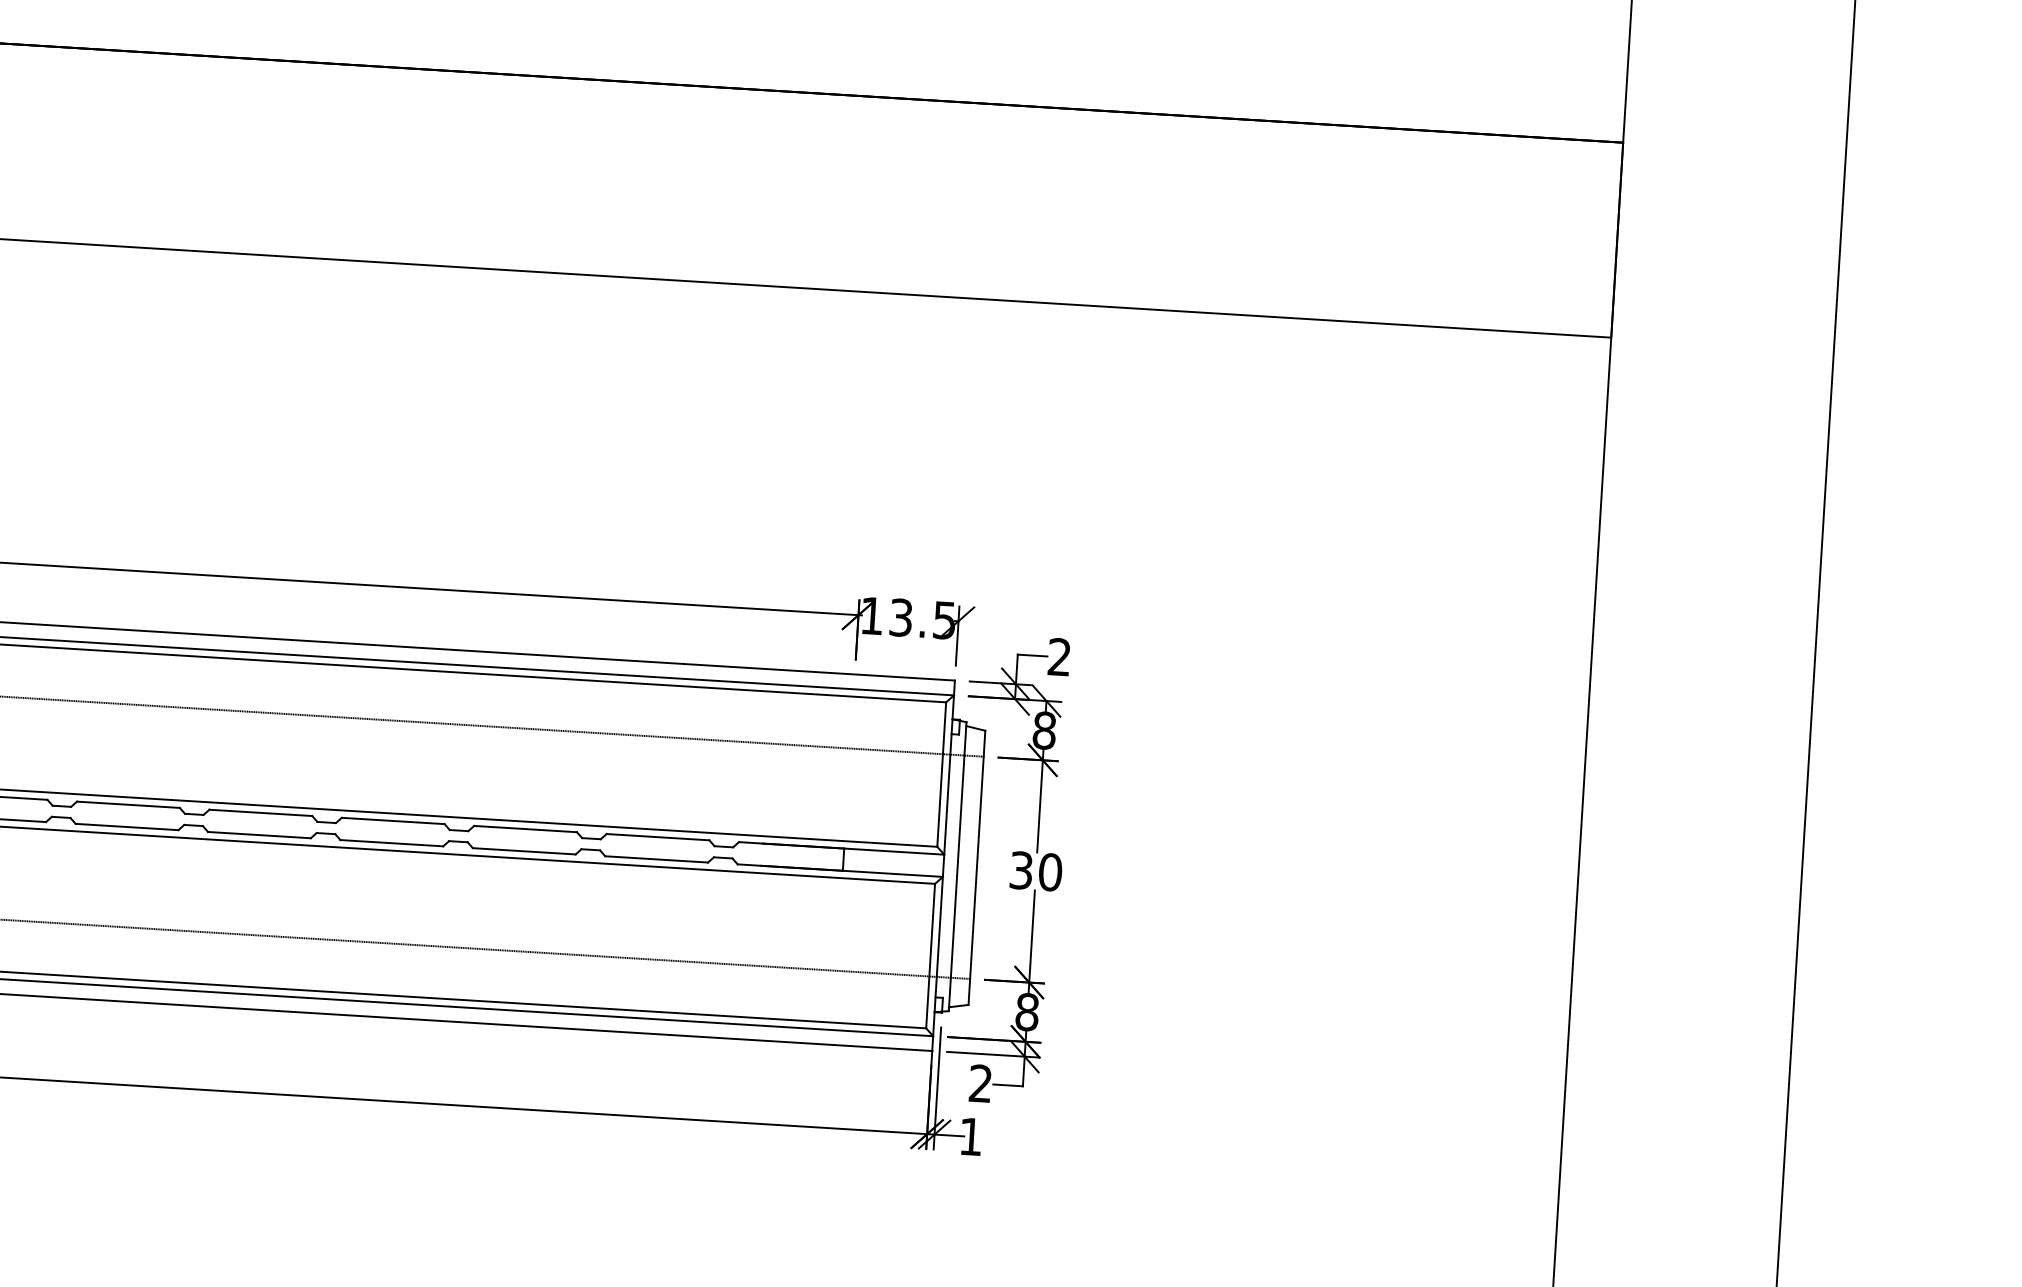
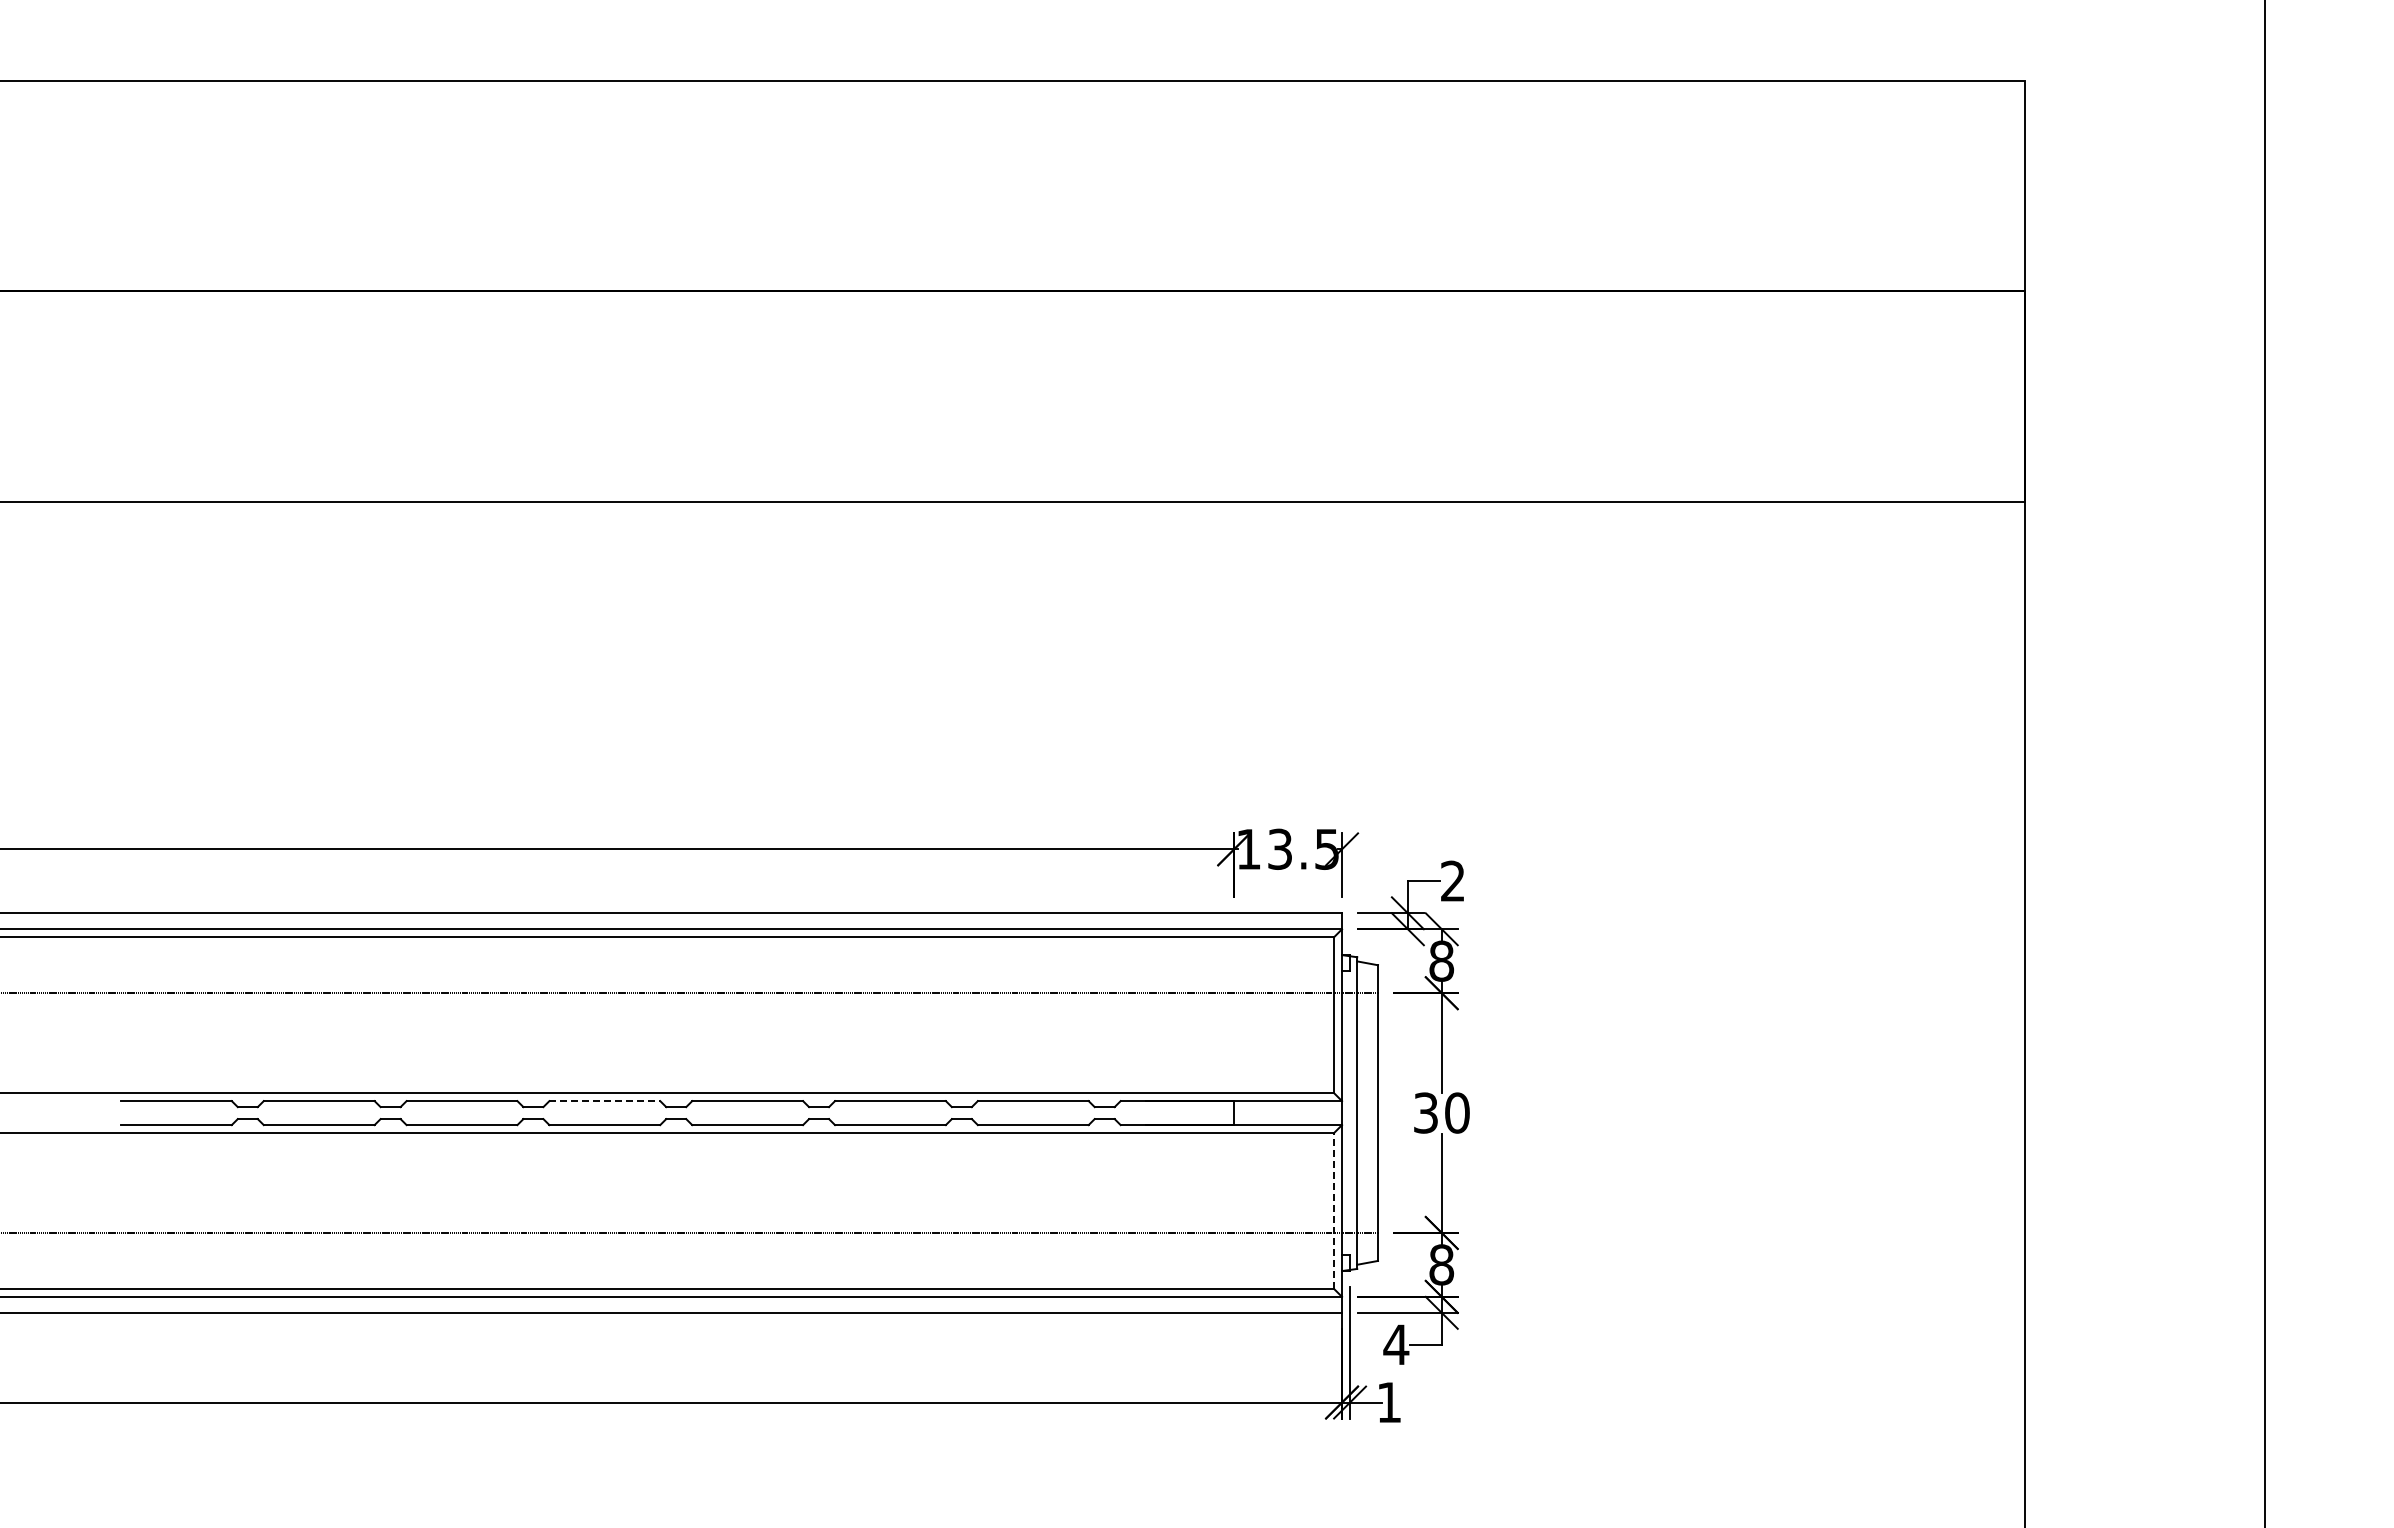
line: (261, 813) -> (605, 1101), solid -> dashed
line: (931, 955) -> (1334, 1210), solid -> dashed
text: (980, 1083) -> (1396, 1344), 2 -> 4

